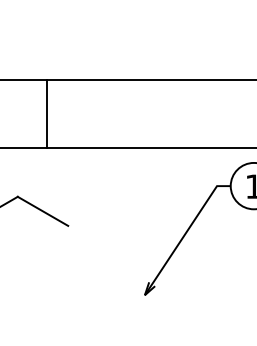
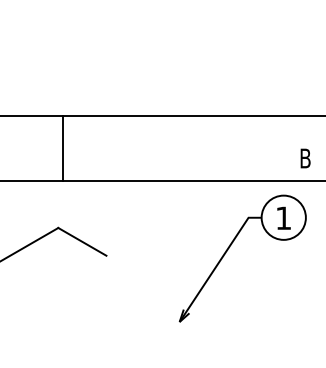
line: (47, 113) -> (63, 148), moved

